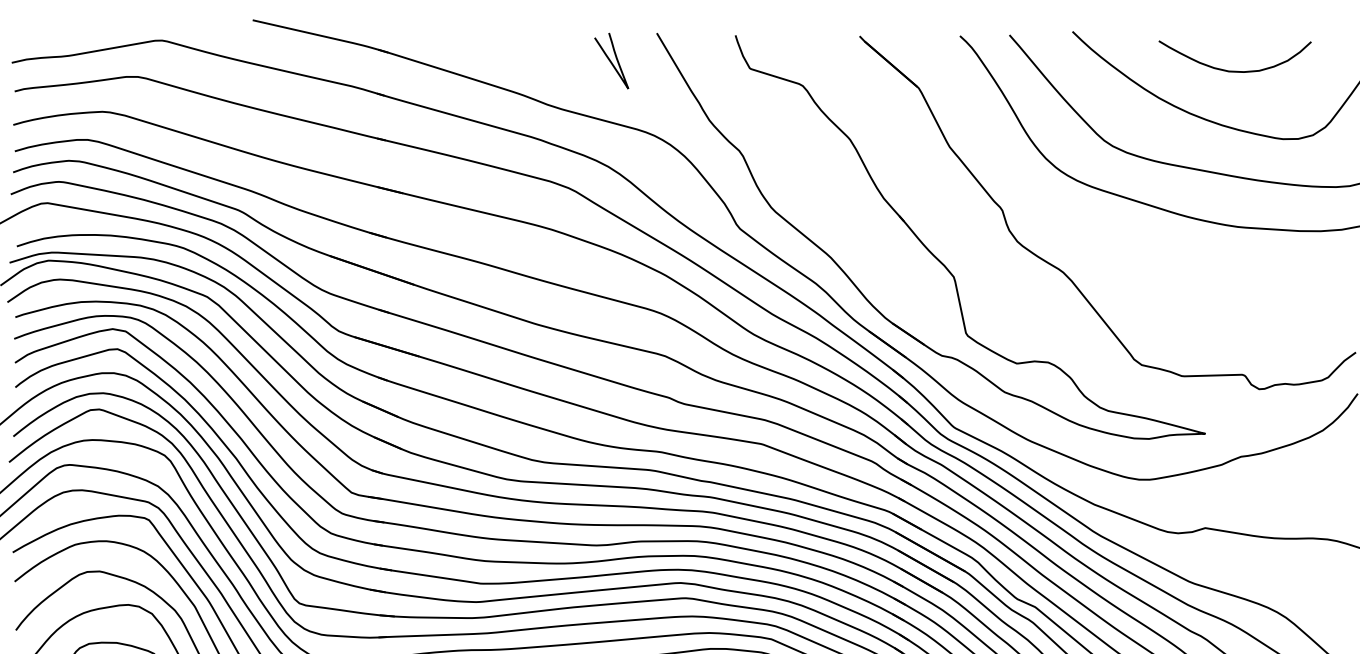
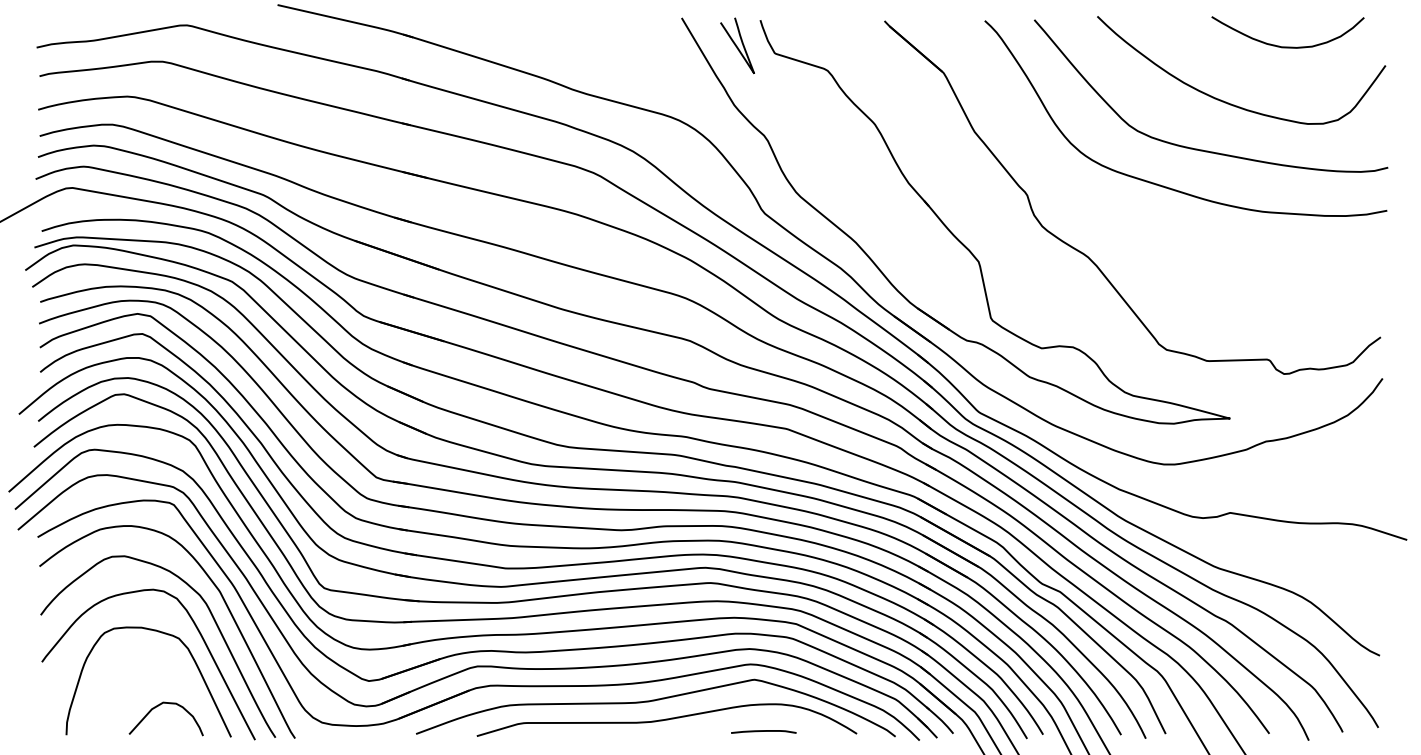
curve: (610, 60) -> (736, 45), moved
curve: (1234, 70) -> (1287, 46), moved

